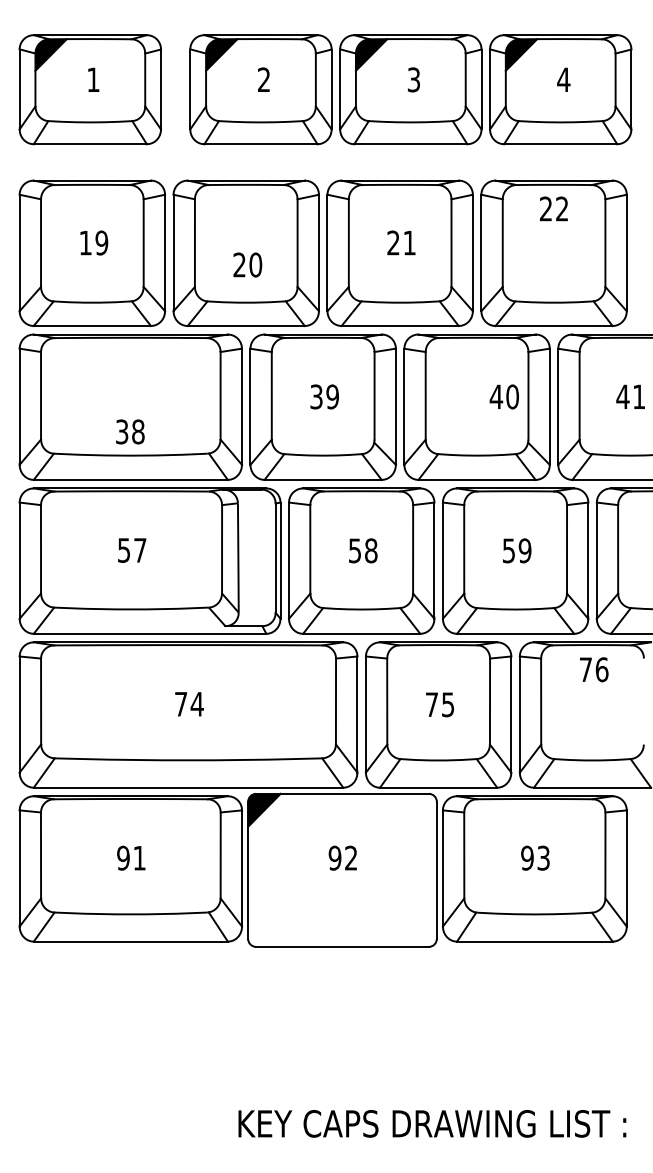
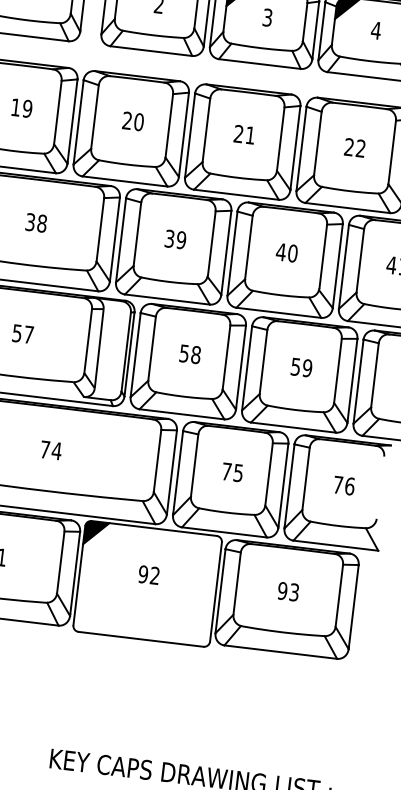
text: (553, 208) -> (354, 147), moved
text: (247, 264) -> (133, 121), moved
text: (503, 396) -> (286, 252), moved
text: (130, 431) -> (36, 222), moved
text: (594, 669) -> (344, 485), moved

